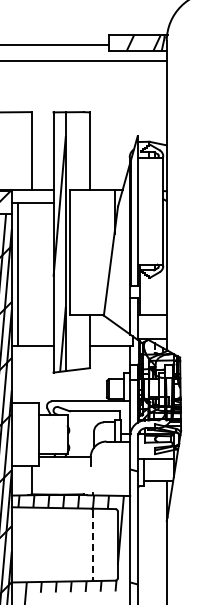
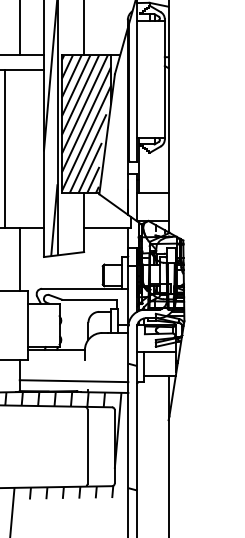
hatch: (91, 251) -> (85, 123), added
line: (31, 374) -> (19, 259), added
line: (80, 485) -> (73, 381), added
line: (93, 544) -> (87, 446), dashed -> solid

